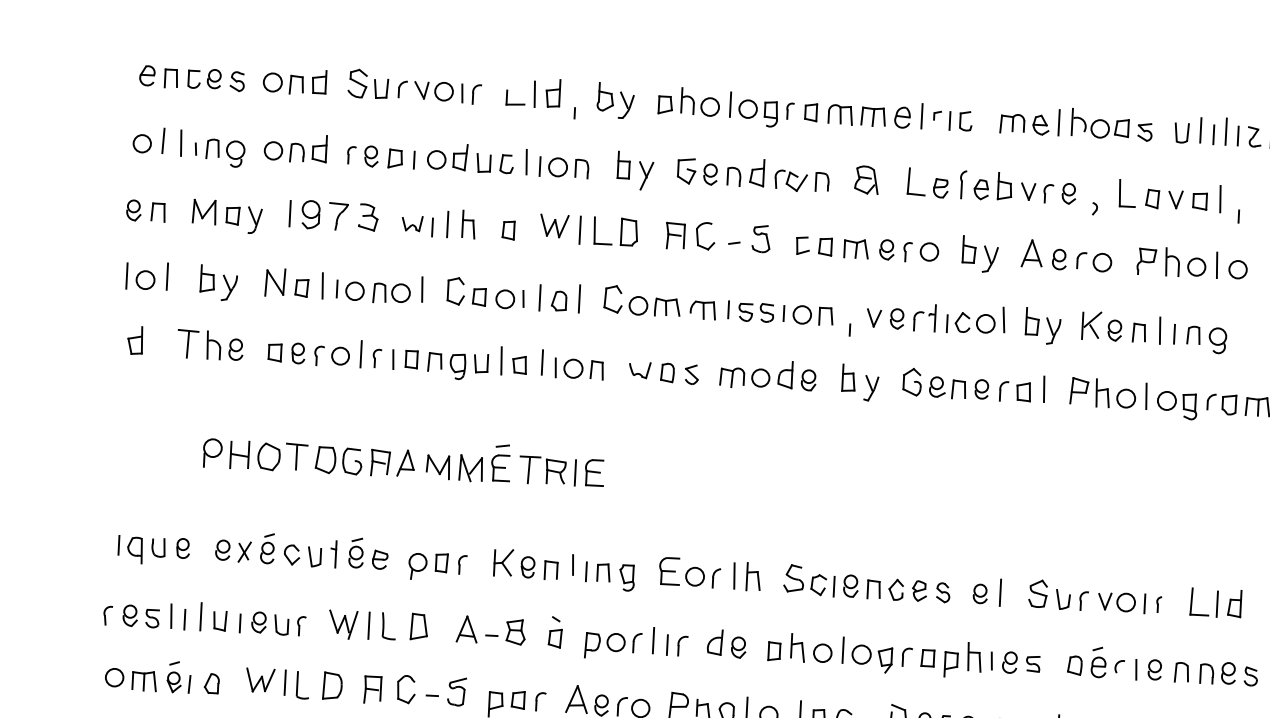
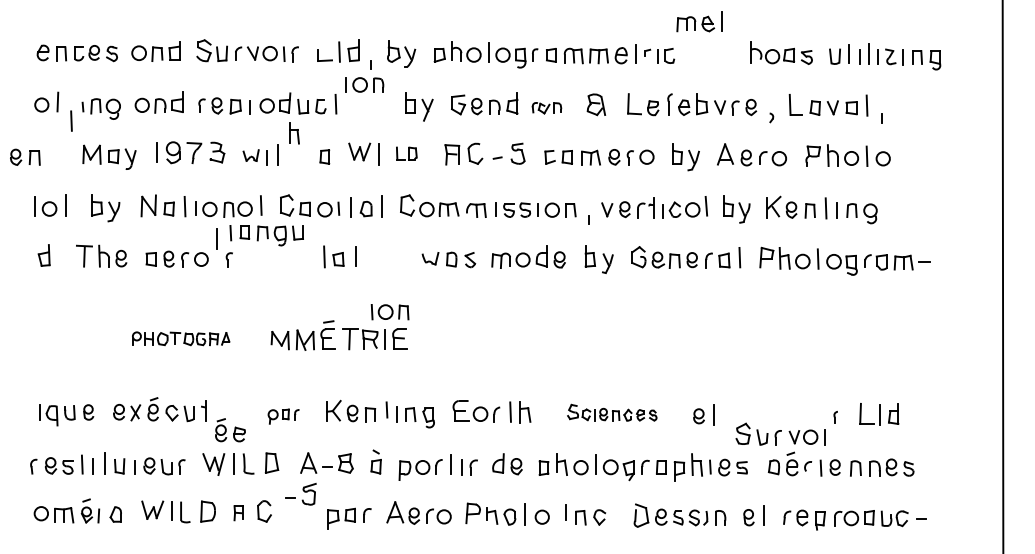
part: (1029, 121) -> (699, 21), moved
line: (181, 142) -> (71, 120), moved
part: (563, 167) -> (364, 84), moved
part: (801, 180) -> (546, 107), size x0.7
part: (146, 210) -> (25, 156), moved
part: (469, 225) -> (294, 133), moved
part: (615, 231) -> (406, 153), size x0.6
line: (360, 353) -> (216, 238), moved
part: (439, 365) -> (266, 235), moved
part: (578, 369) -> (389, 312), moved
part: (308, 457) -> (180, 338), size x0.6
part: (368, 554) -> (230, 430), moved
part: (437, 566) -> (283, 416), size x0.7
part: (867, 583) -> (612, 412), size x0.7
part: (1086, 595) -> (780, 433), moved
part: (372, 690) -> (238, 513), size x0.7
part: (445, 691) -> (300, 494), moved

